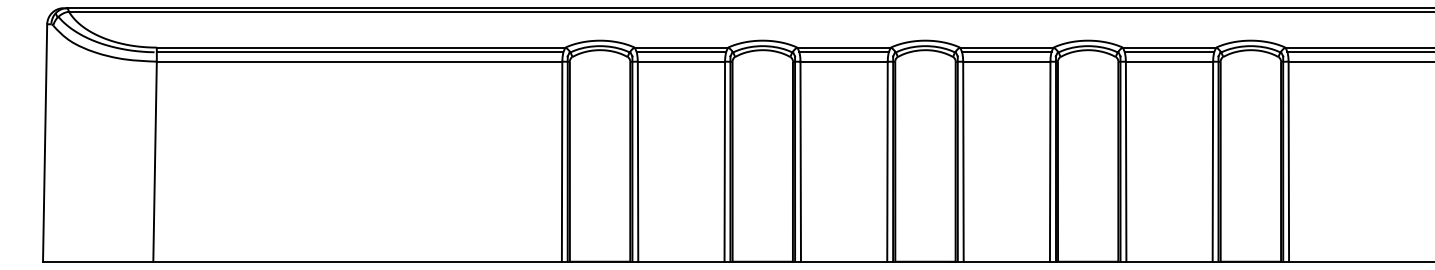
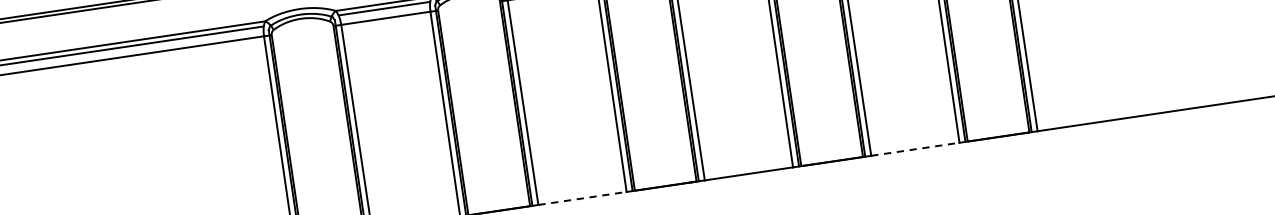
line: (844, 261) -> (582, 198), solid -> dashed
line: (1170, 261) -> (916, 148), solid -> dashed

